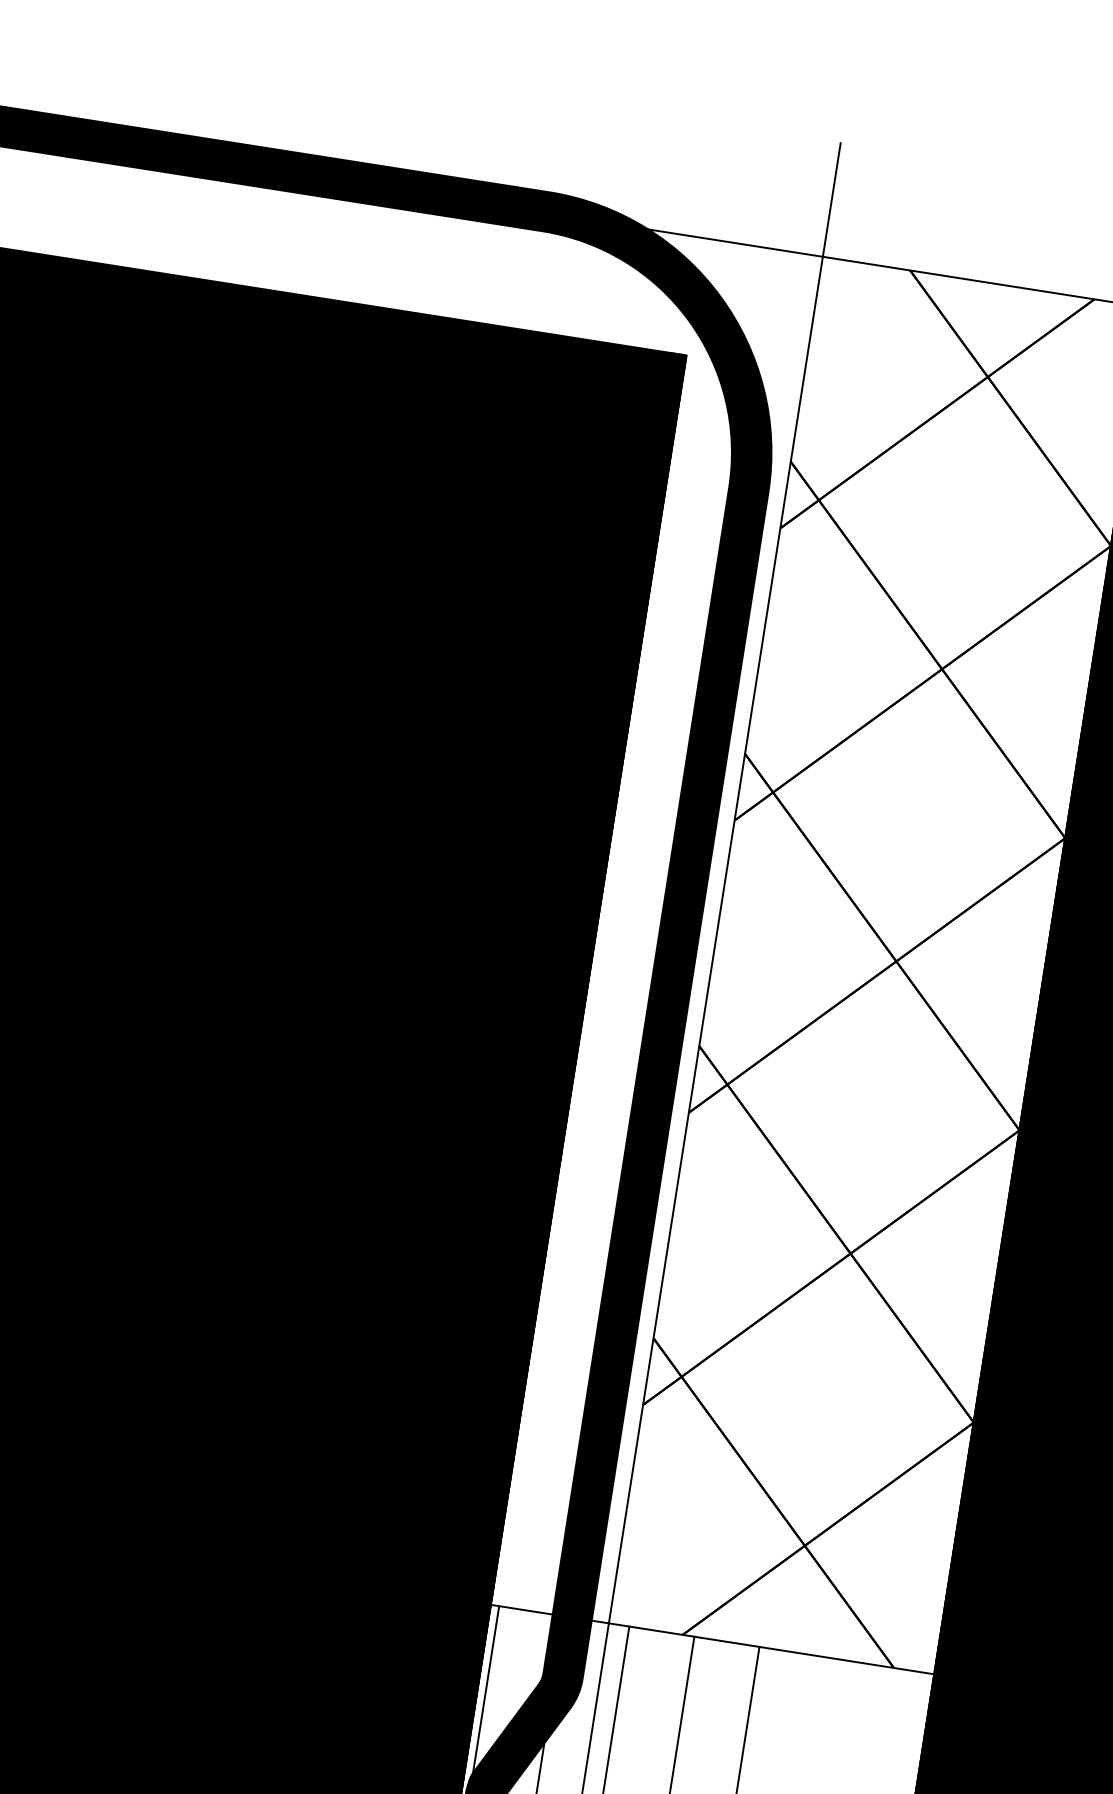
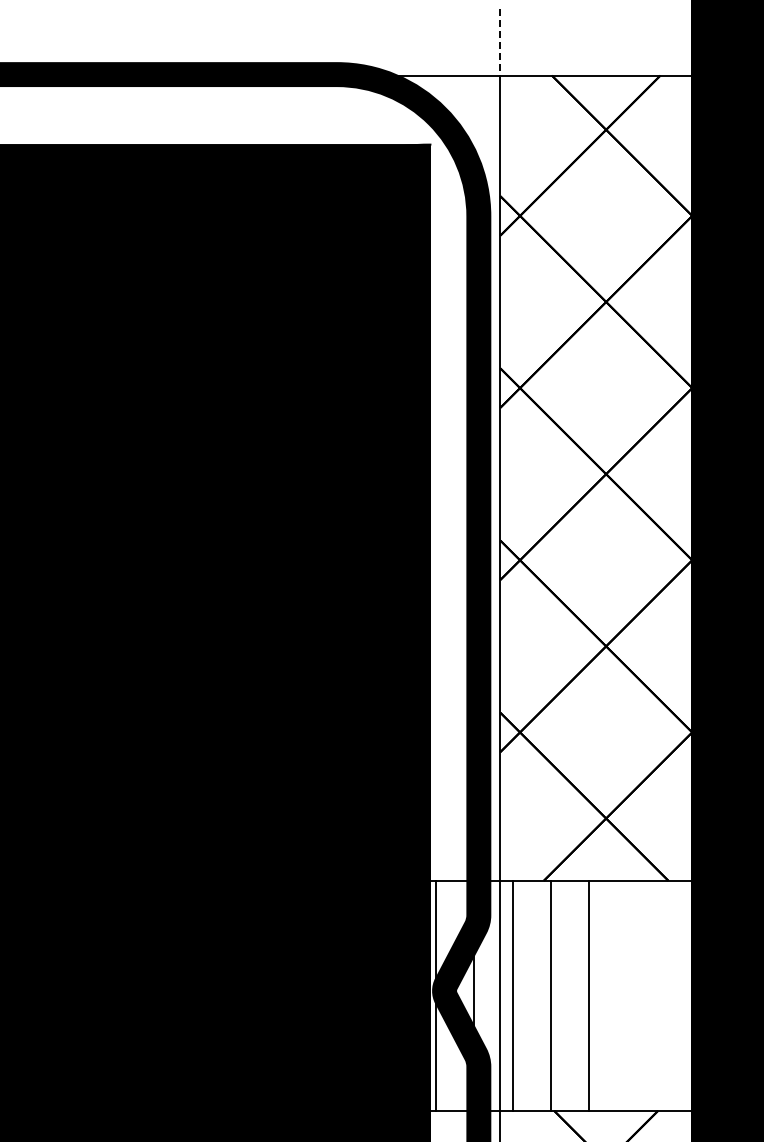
line: (831, 200) -> (500, 42), solid -> dashed

